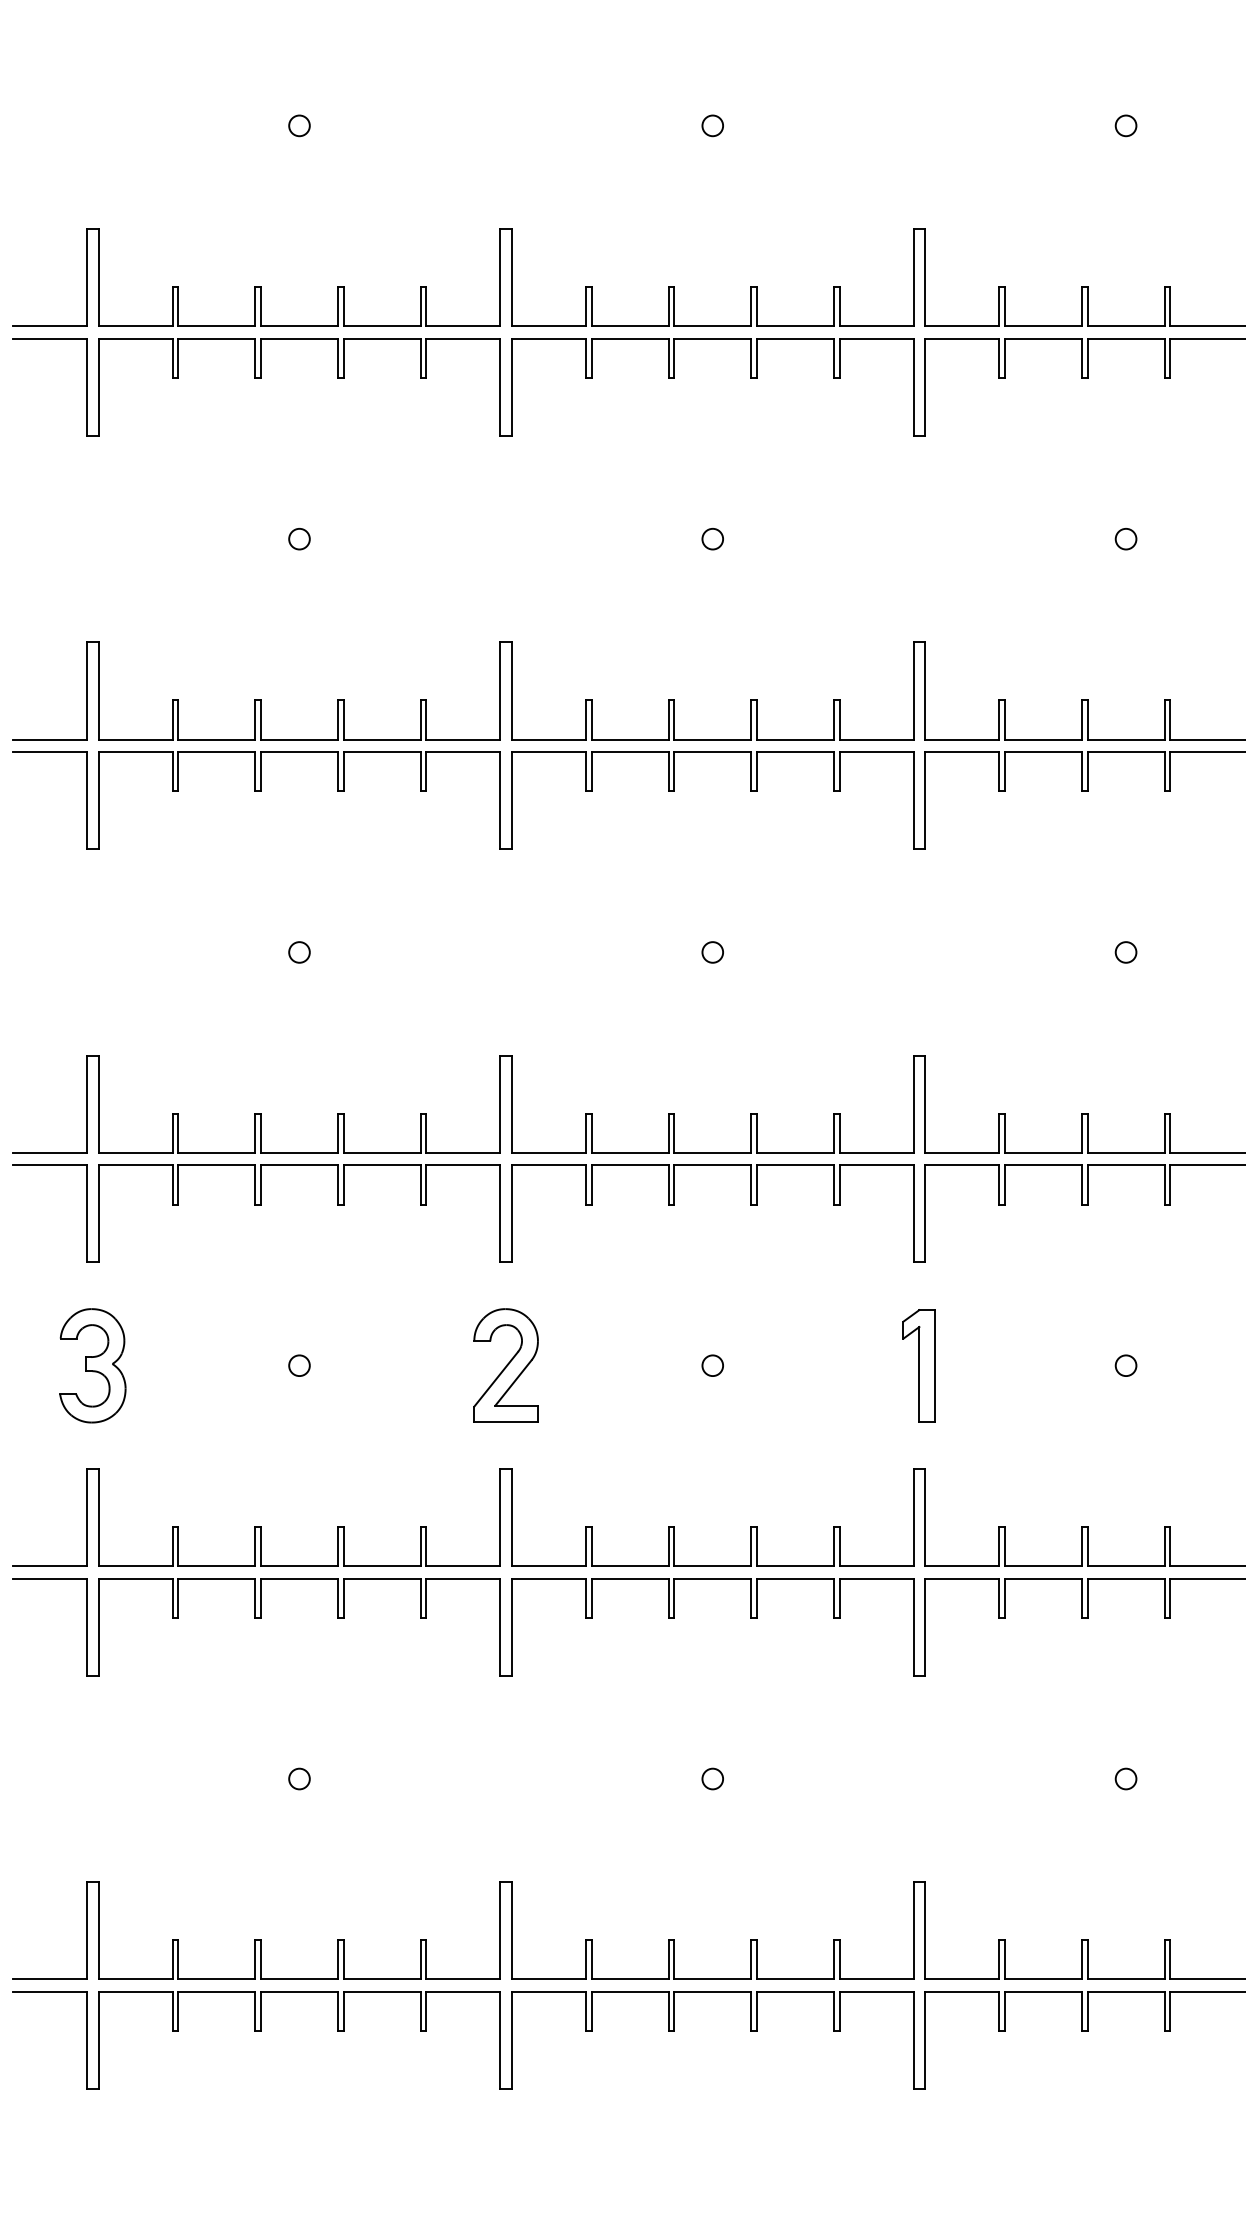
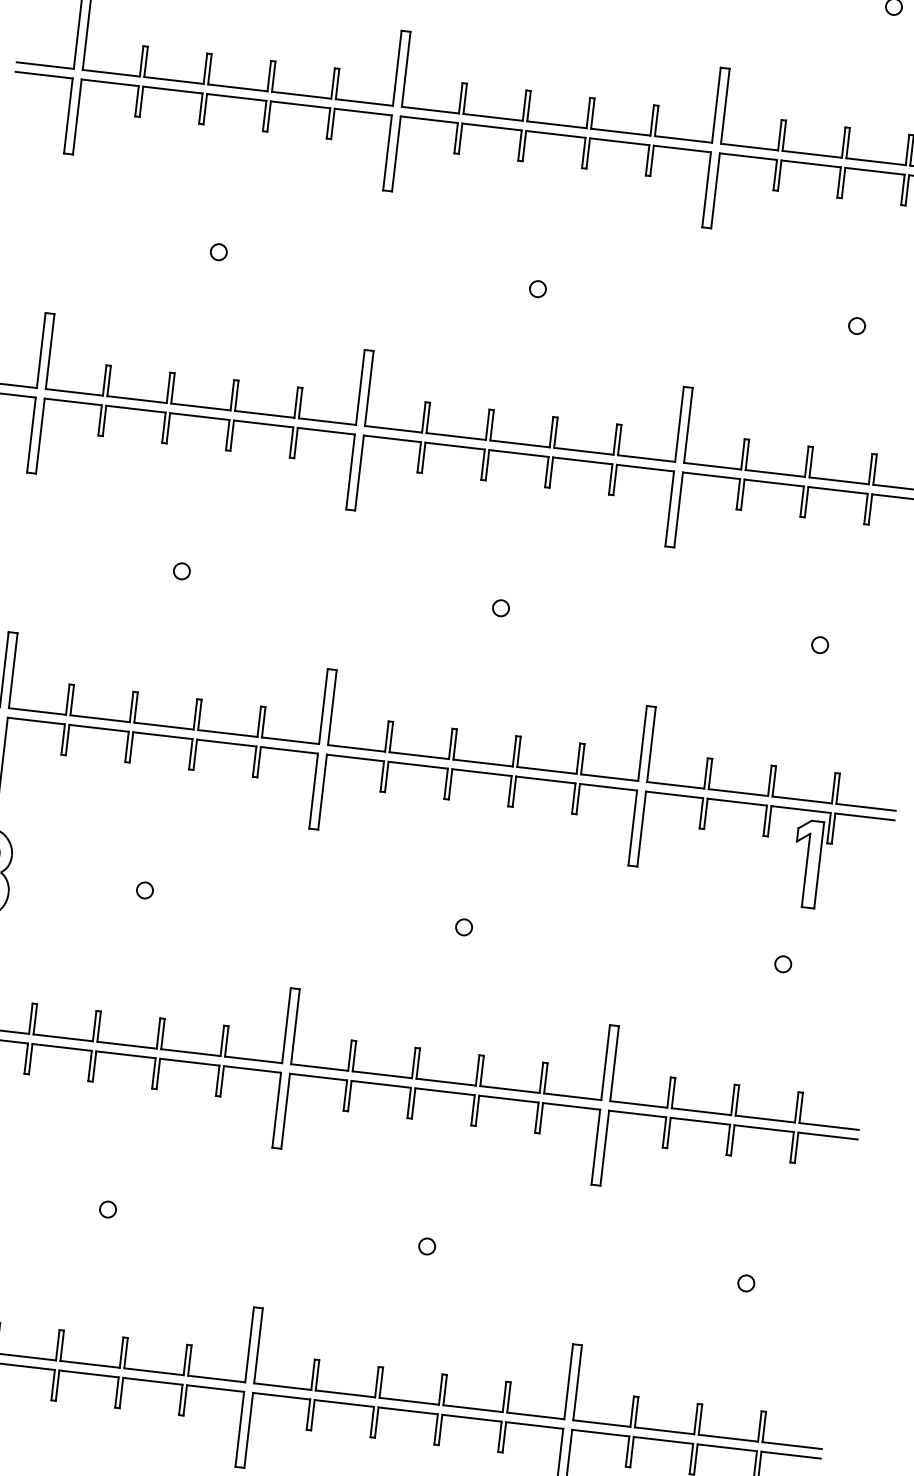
part: (505, 1365) -> (304, 908), removed
part: (918, 1365) -> (806, 863), moved

